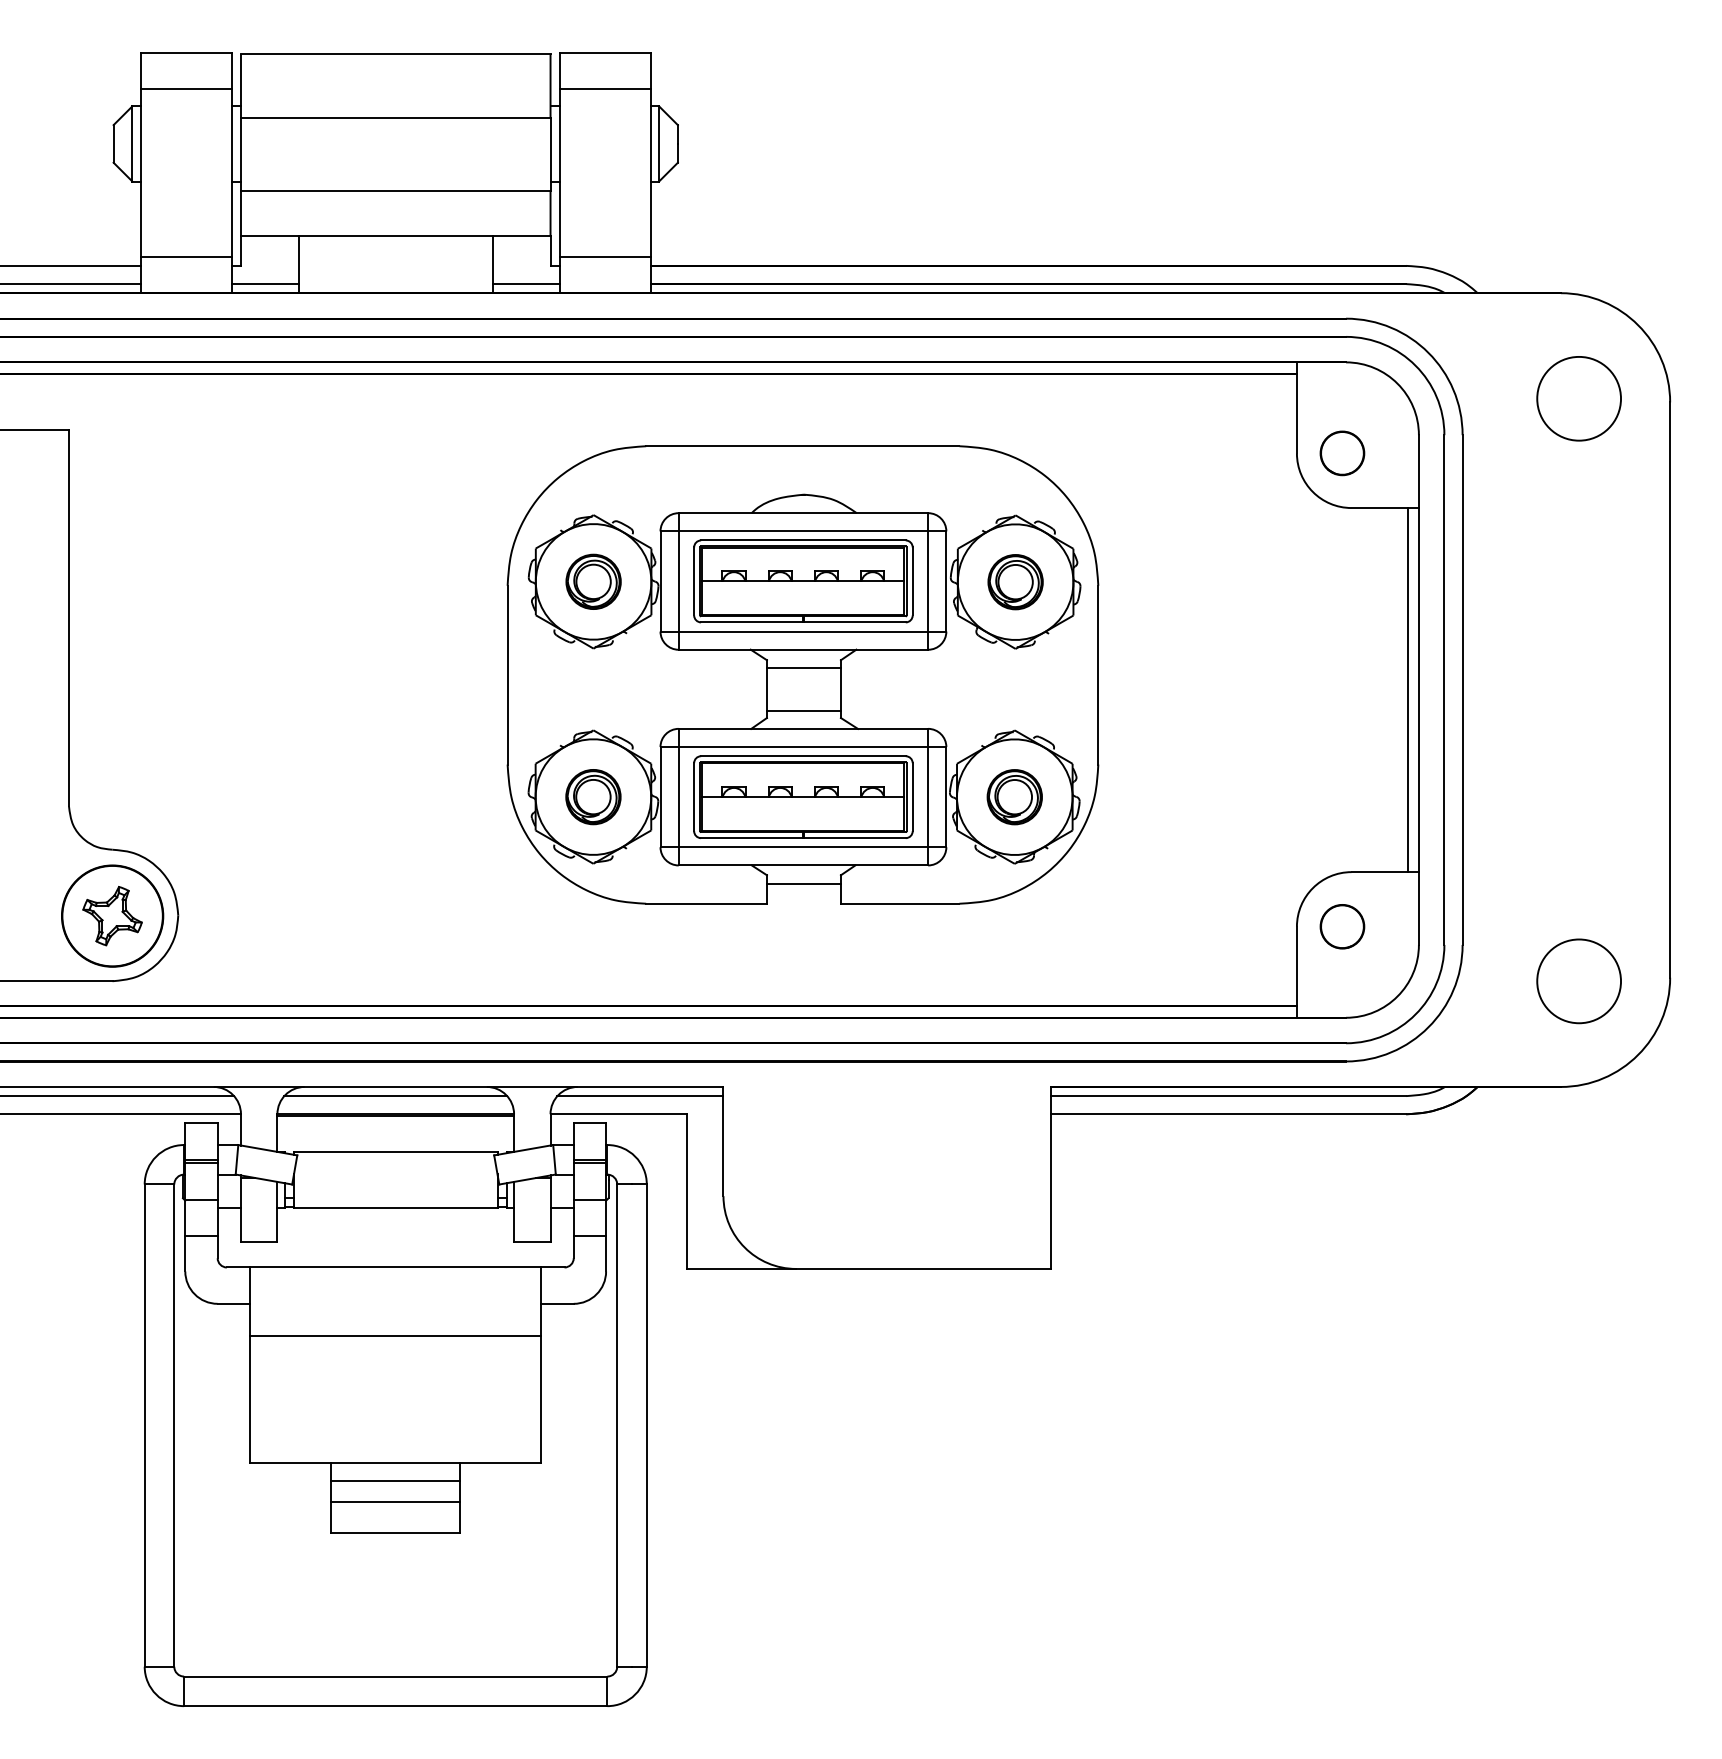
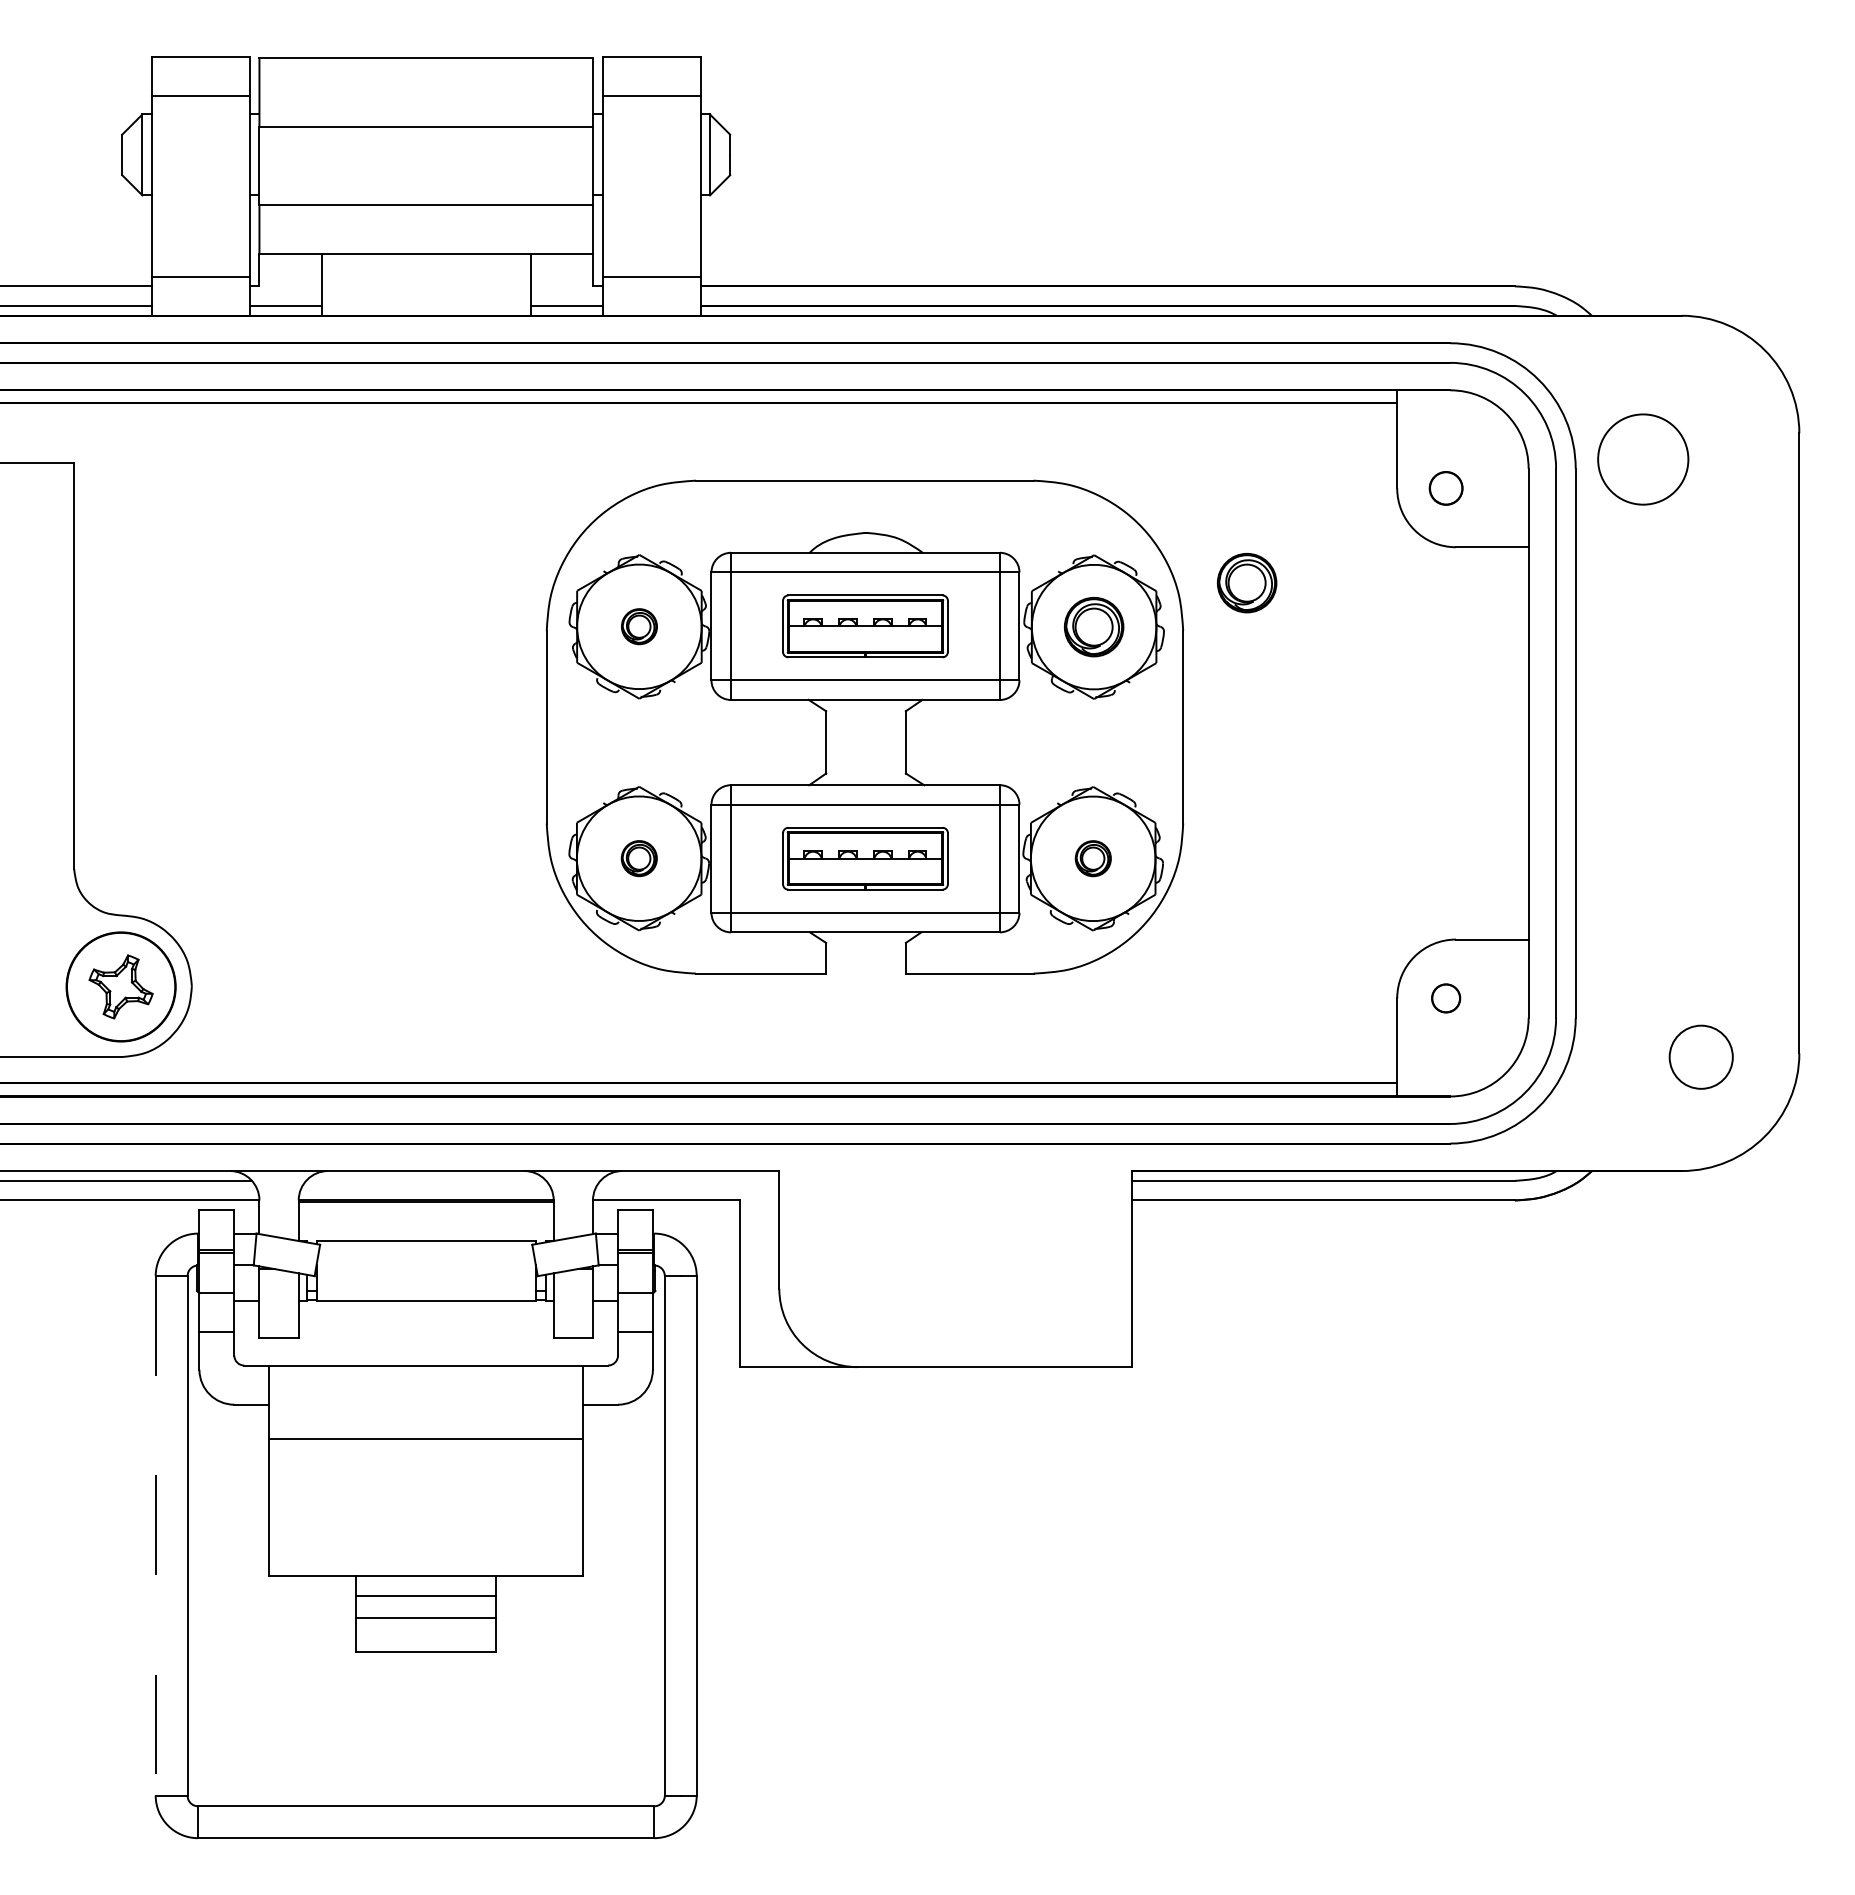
circle: (1579, 398) -> (1643, 459), moved
circle: (1341, 453) -> (1445, 488), size x0.7
part: (1157, 541) -> (1247, 583), added
part: (593, 581) -> (639, 626), size x0.6
part: (803, 581) -> (865, 626), size x0.7
line: (803, 667) -> (865, 719), removed
line: (1408, 690) -> (1517, 743), removed
line: (803, 710) -> (865, 765), removed
part: (593, 796) -> (639, 858), size x0.6
part: (803, 796) -> (865, 858), size x0.7
part: (1015, 796) -> (1093, 858), size x0.6
line: (803, 884) -> (865, 952), removed
circle: (1341, 926) -> (1445, 998), size x0.6
circle: (1579, 981) -> (1701, 1057), size x0.7
line: (396, 1095) -> (426, 1180), removed
line: (640, 1095) -> (689, 1180), removed
line: (144, 1425) -> (155, 1535), solid -> dashed

